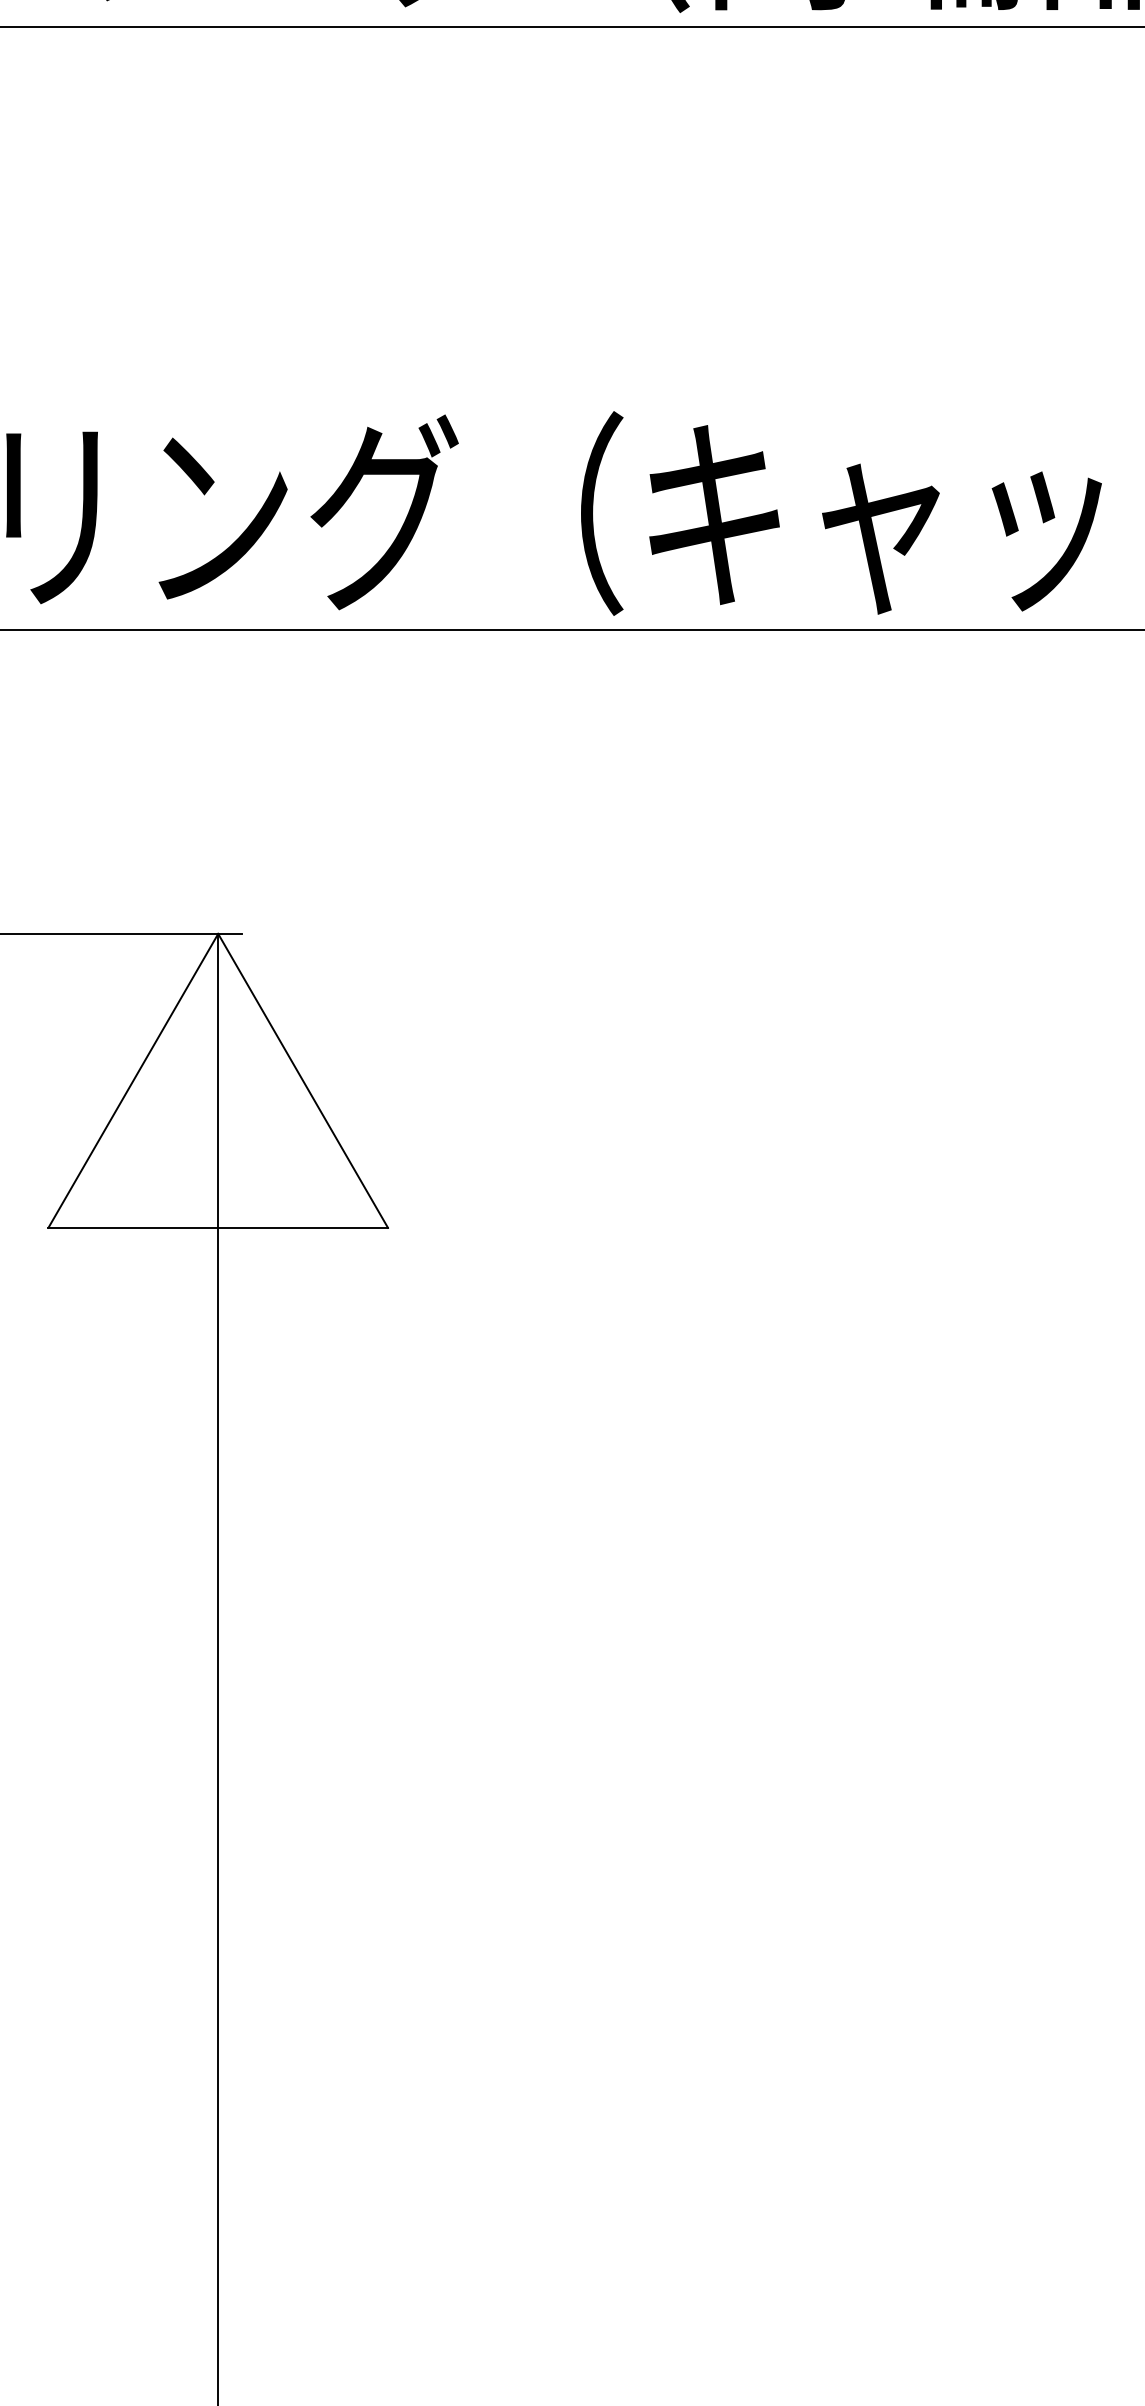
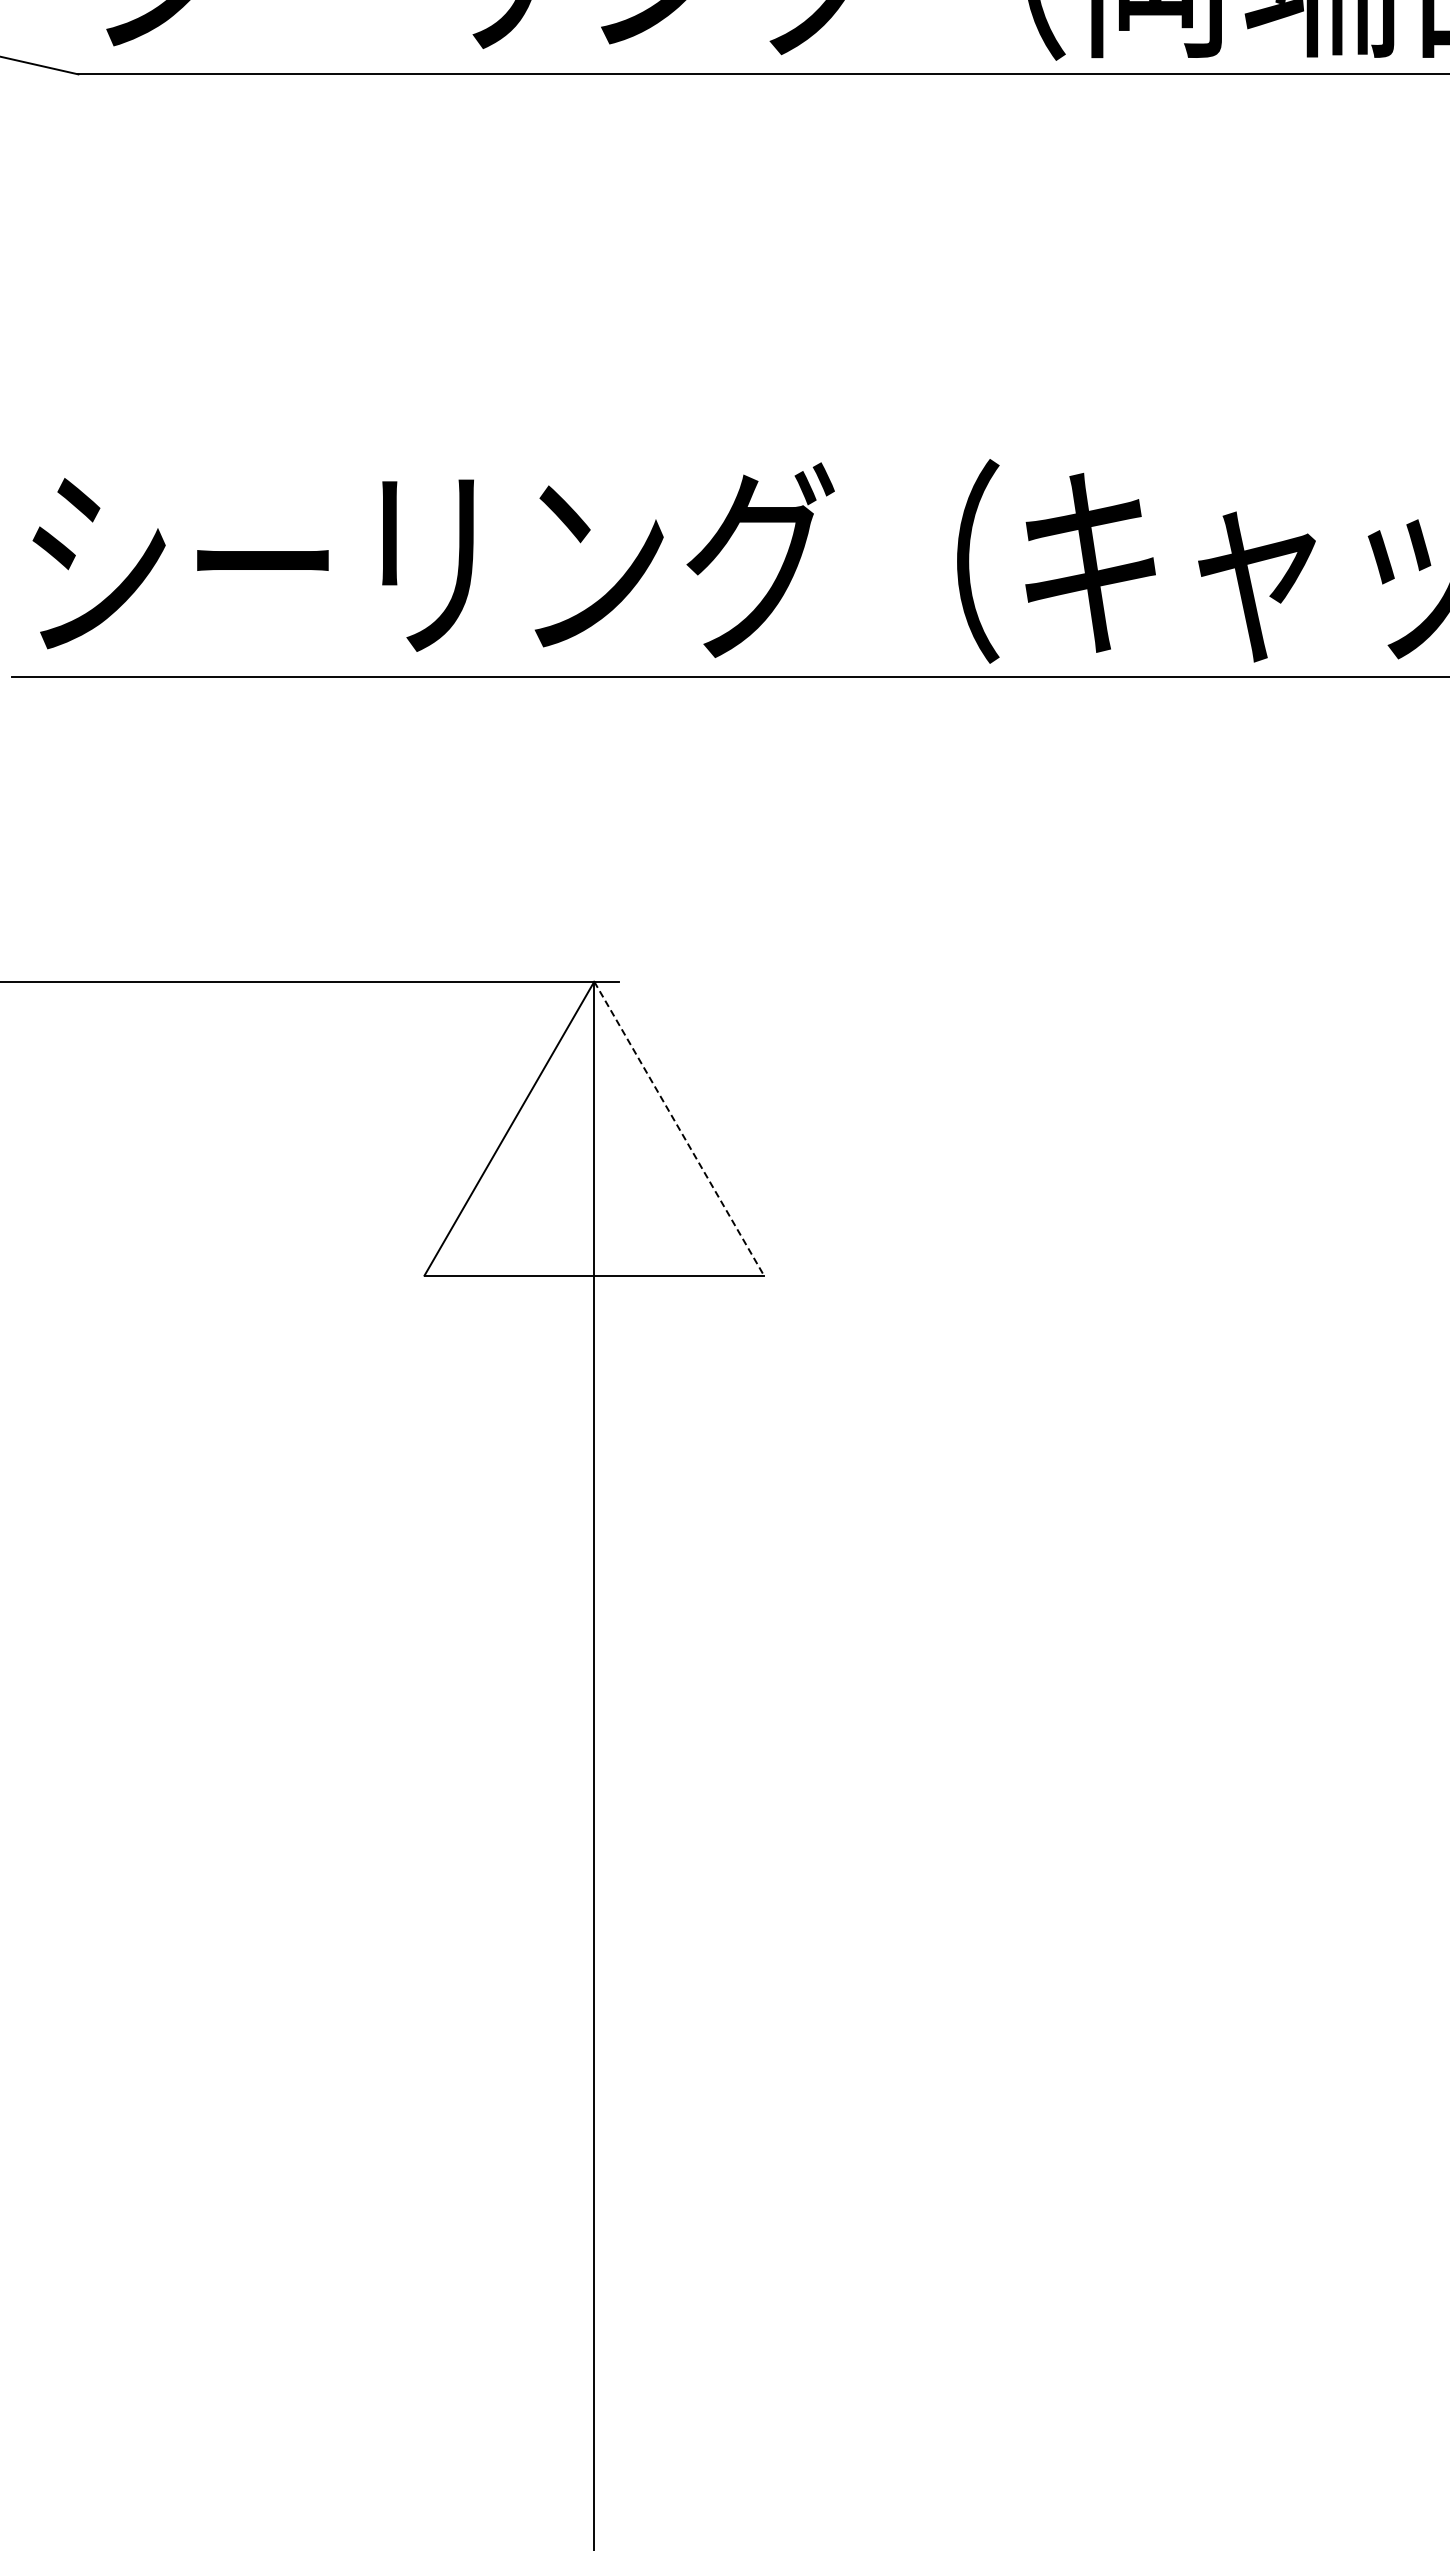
line: (303, 1080) -> (679, 1128), solid -> dashed

